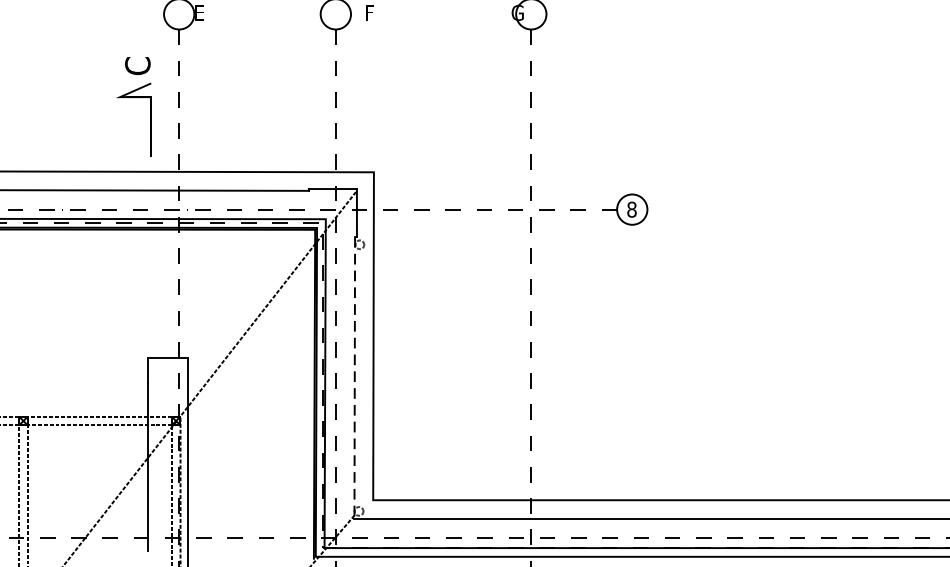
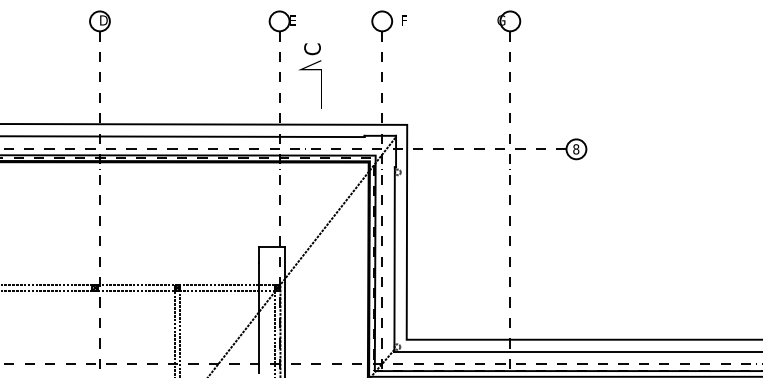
text: (133, 106) -> (309, 75), moved
line: (354, 379) -> (394, 260), dashed -> solid

